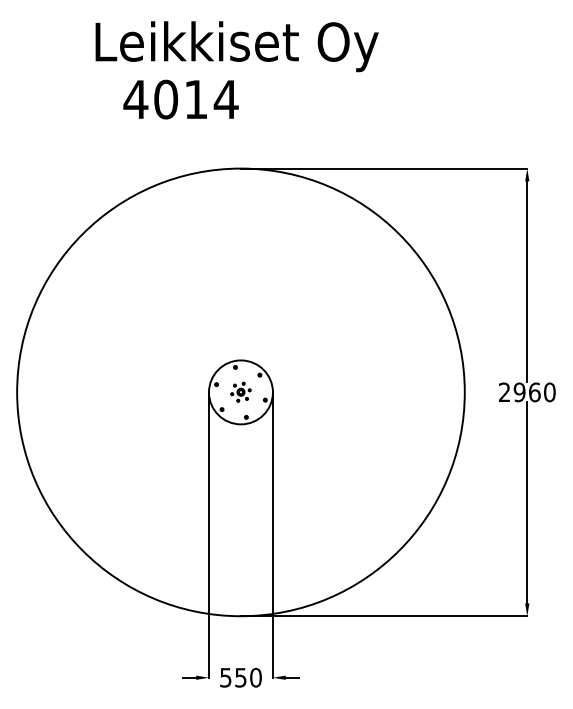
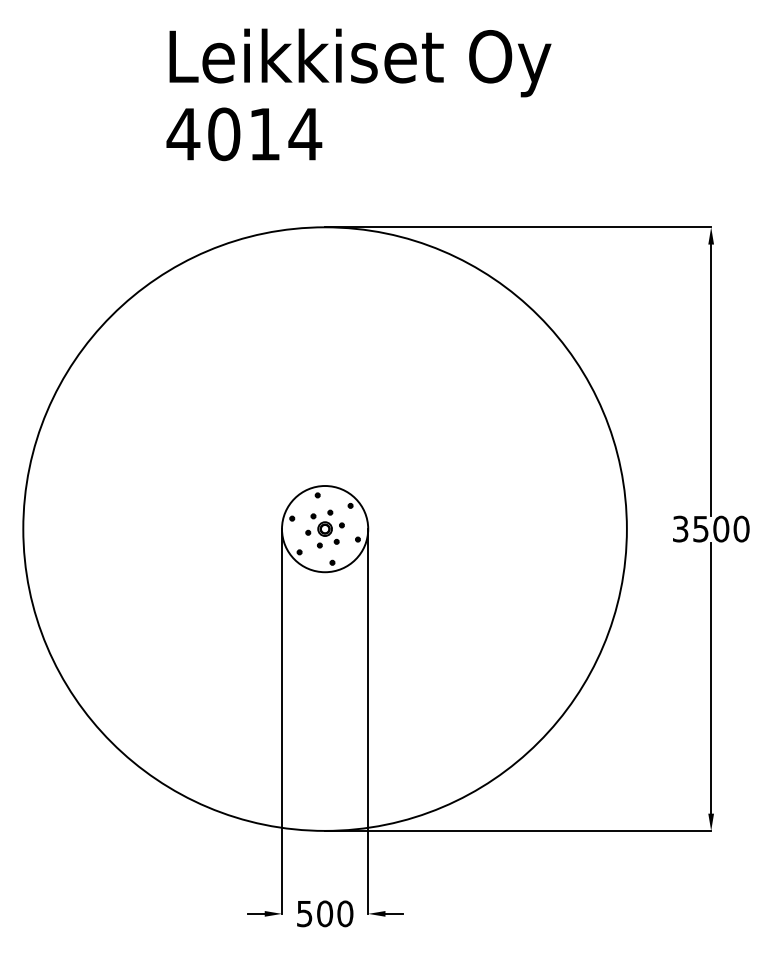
text: (236, 46) -> (359, 62), moved
part: (240, 391) -> (324, 527), size x1.43
text: (519, 392) -> (700, 529), 2960 -> 3500
text: (240, 677) -> (324, 913), 550 -> 500

